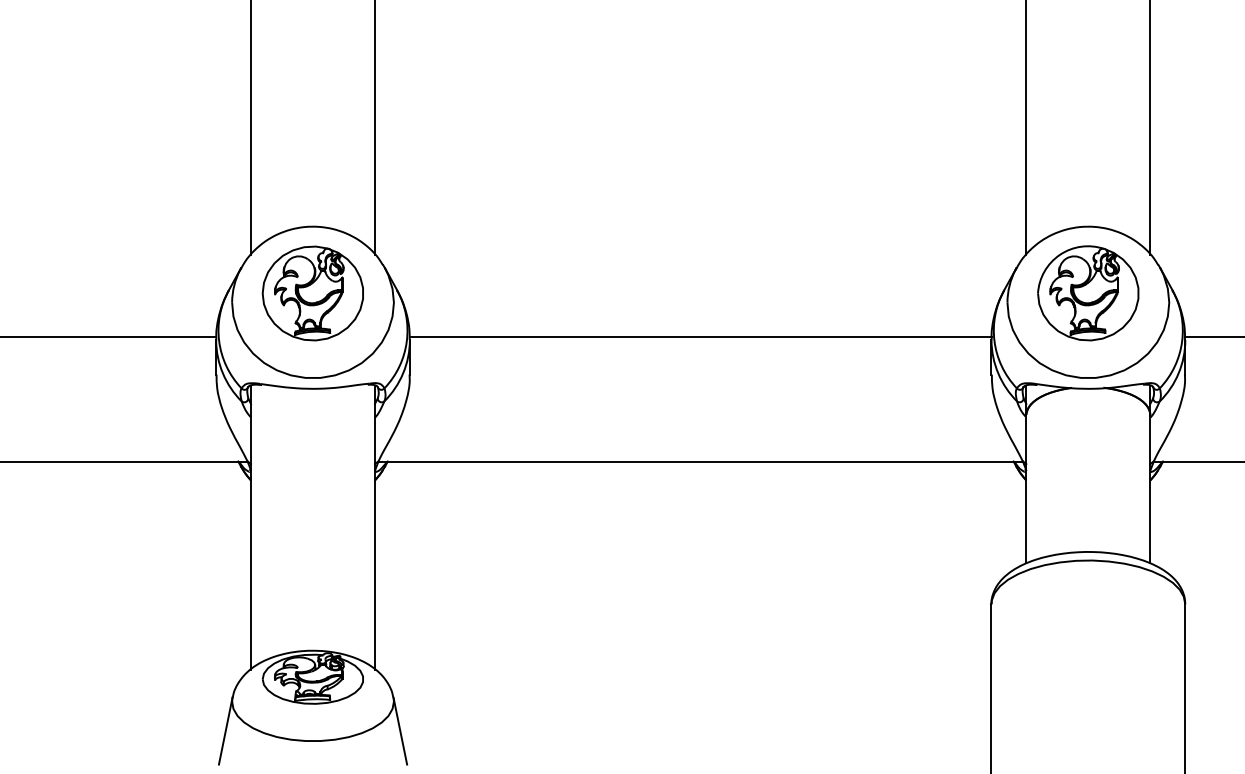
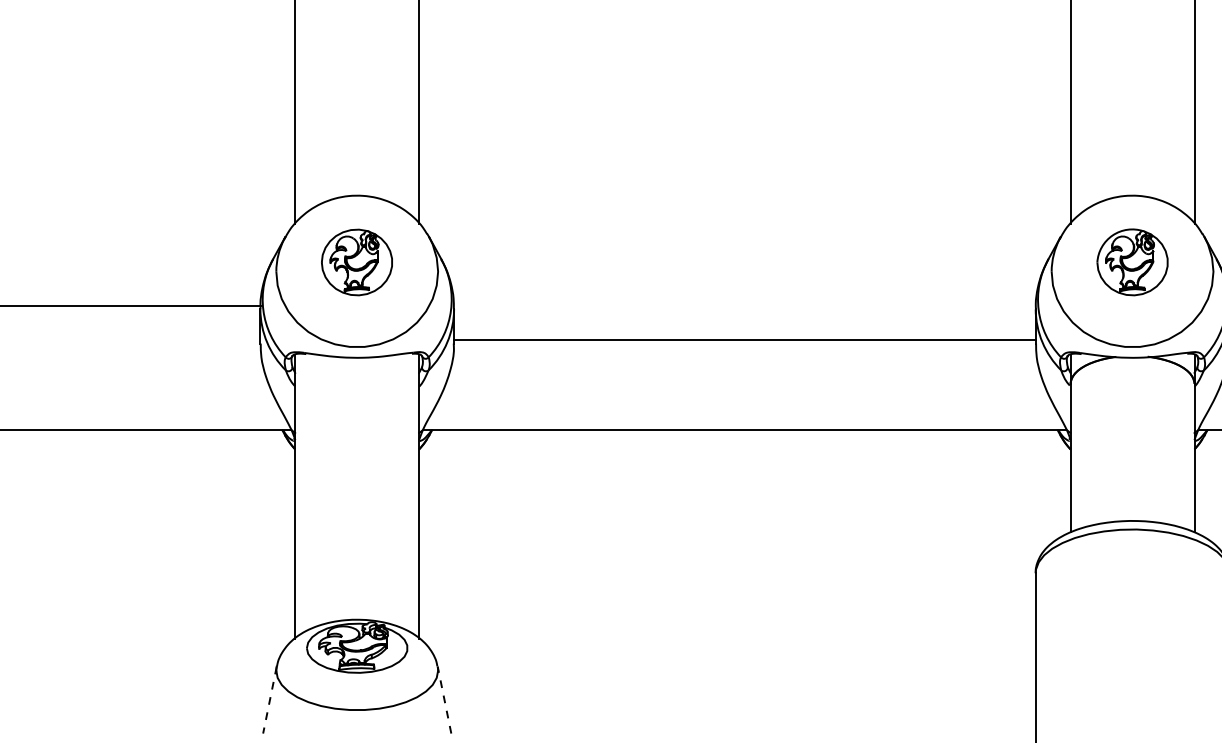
part: (312, 293) -> (356, 262), size x0.7
part: (1088, 293) -> (1132, 262), size x0.7
line: (700, 337) -> (744, 340), moved
line: (400, 730) -> (444, 699), solid -> dashed
line: (225, 731) -> (269, 700), solid -> dashed

